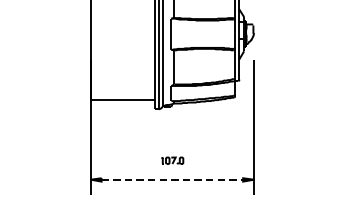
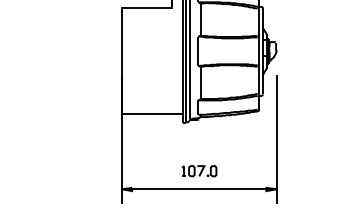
part: (172, 160) -> (199, 171), size x1.67
line: (172, 179) -> (199, 189), dashed -> solid

